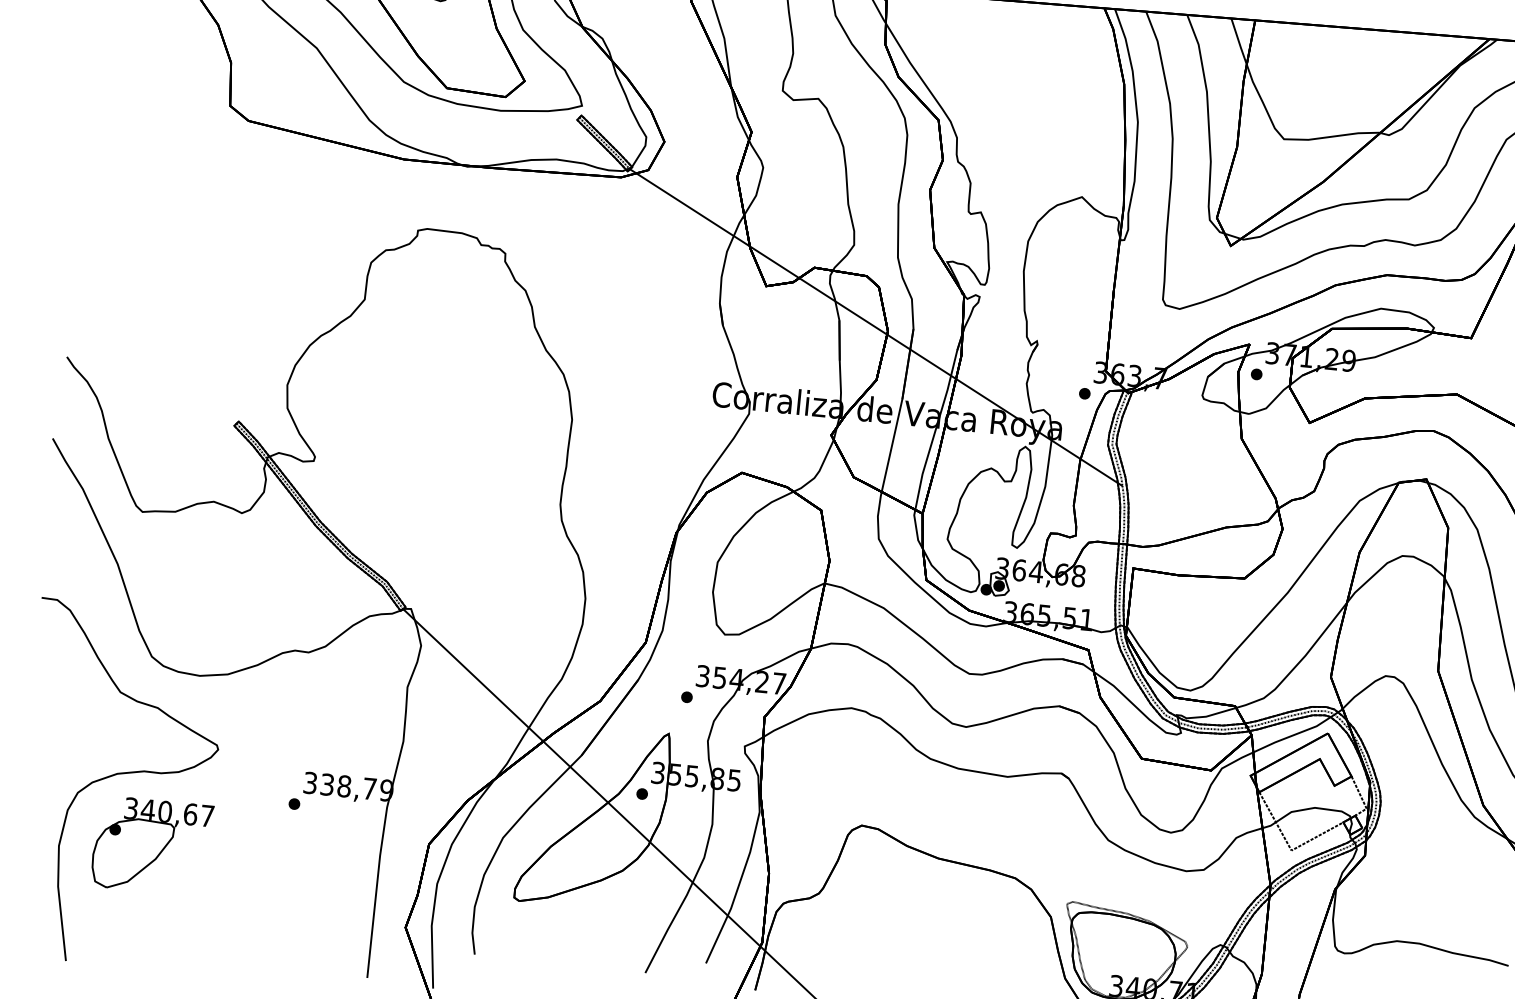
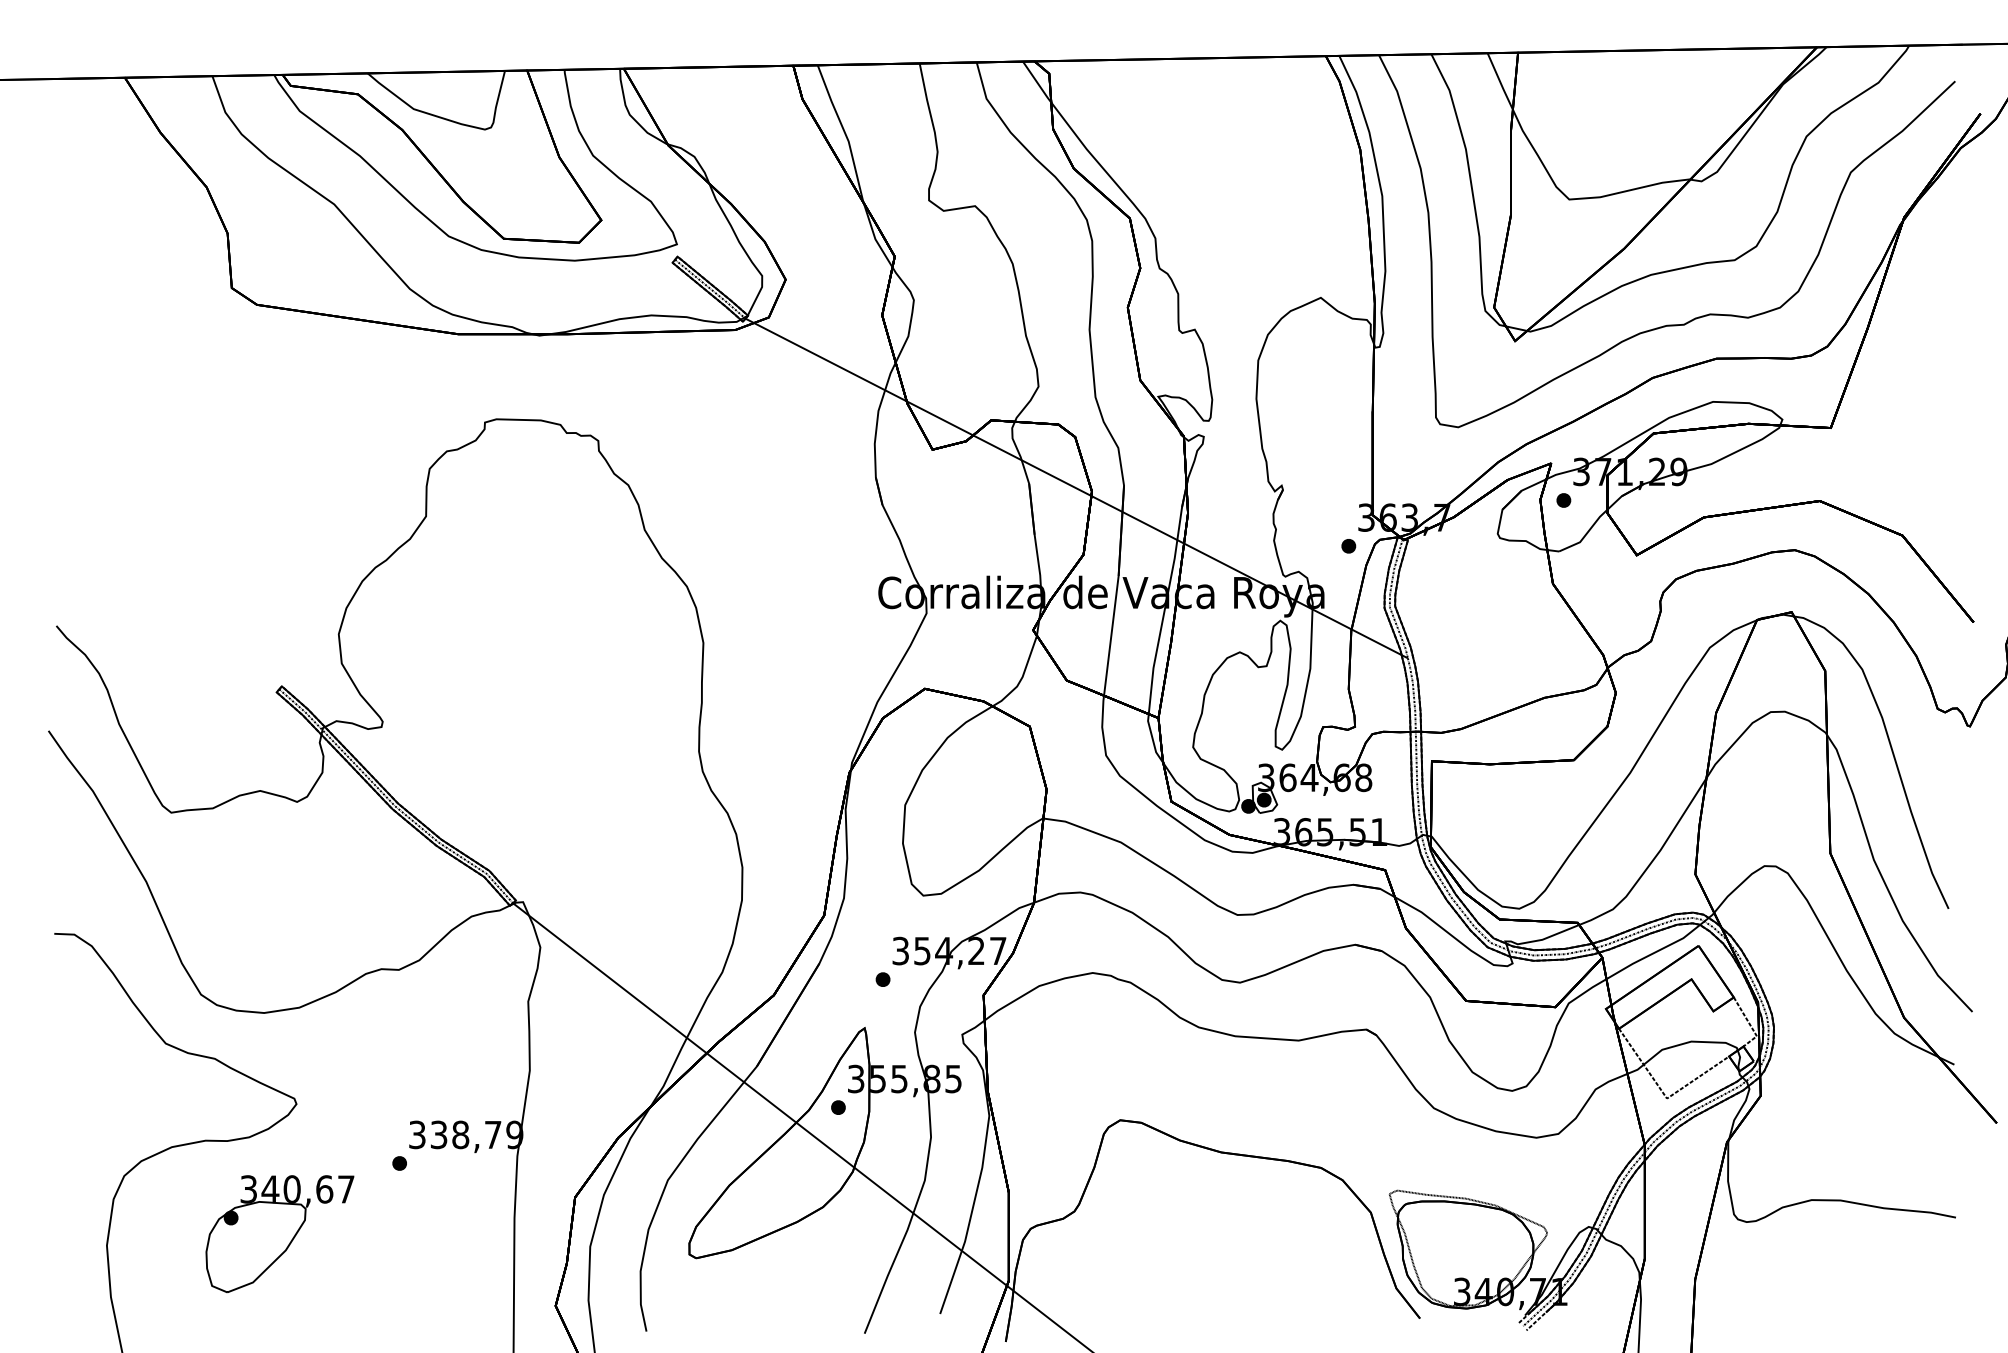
part: (151, 845) -> (279, 1233), moved

